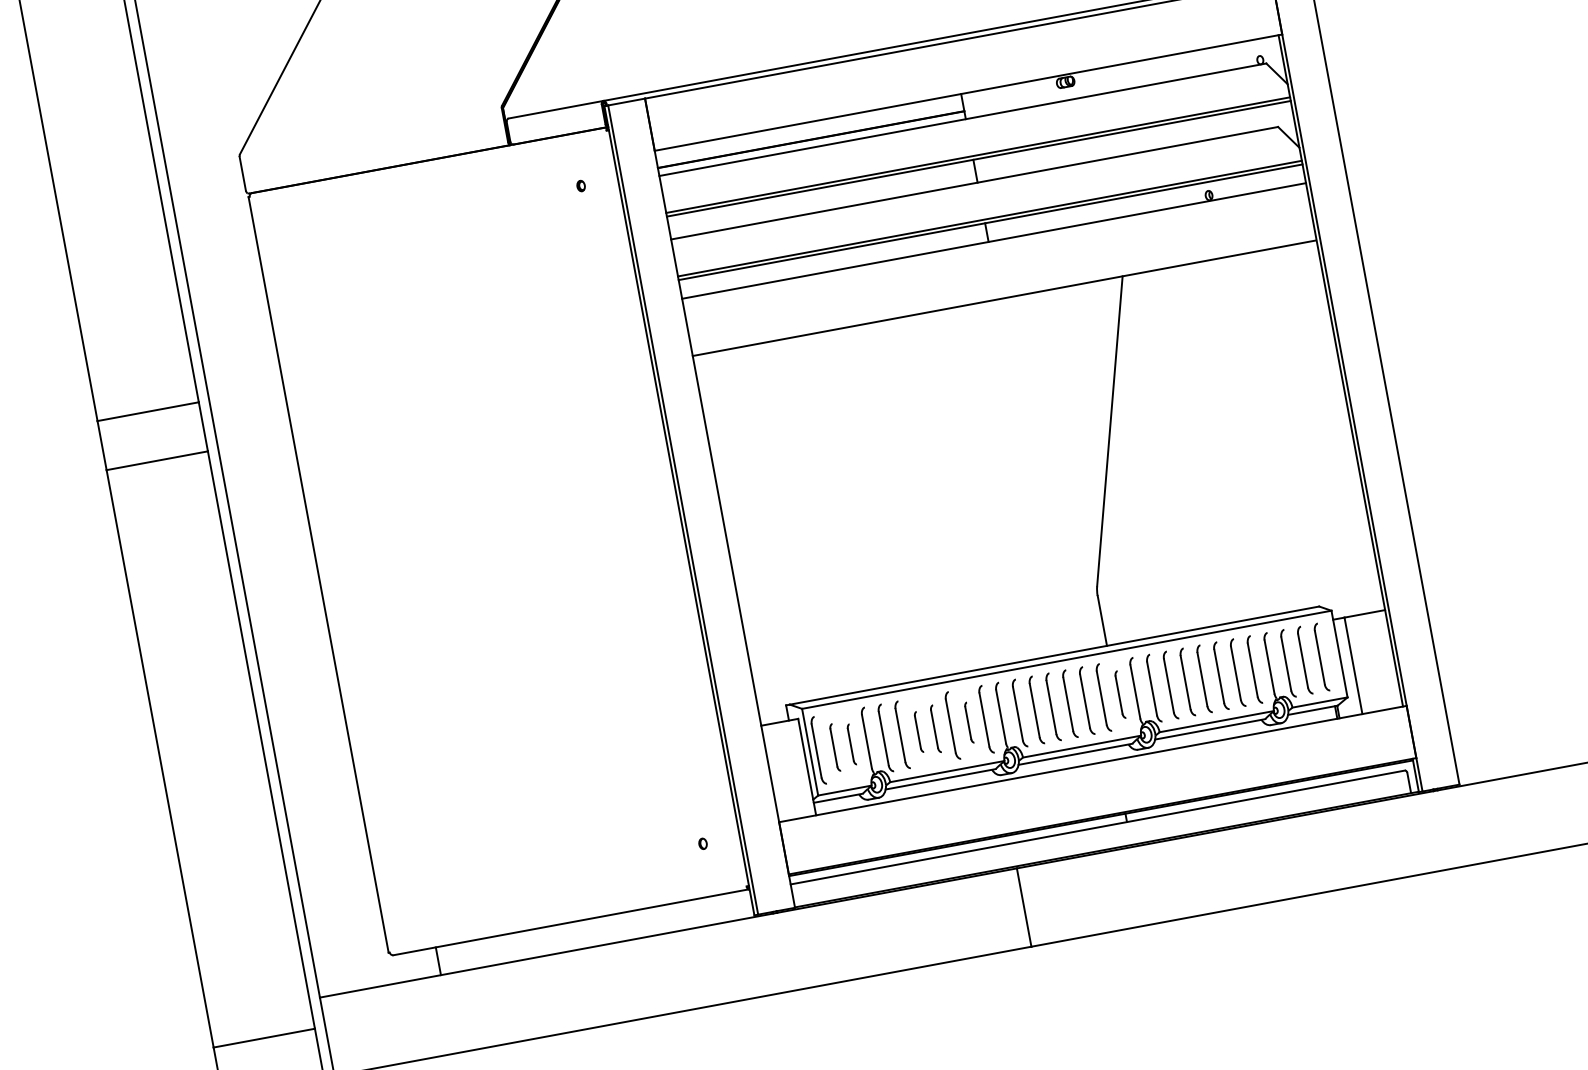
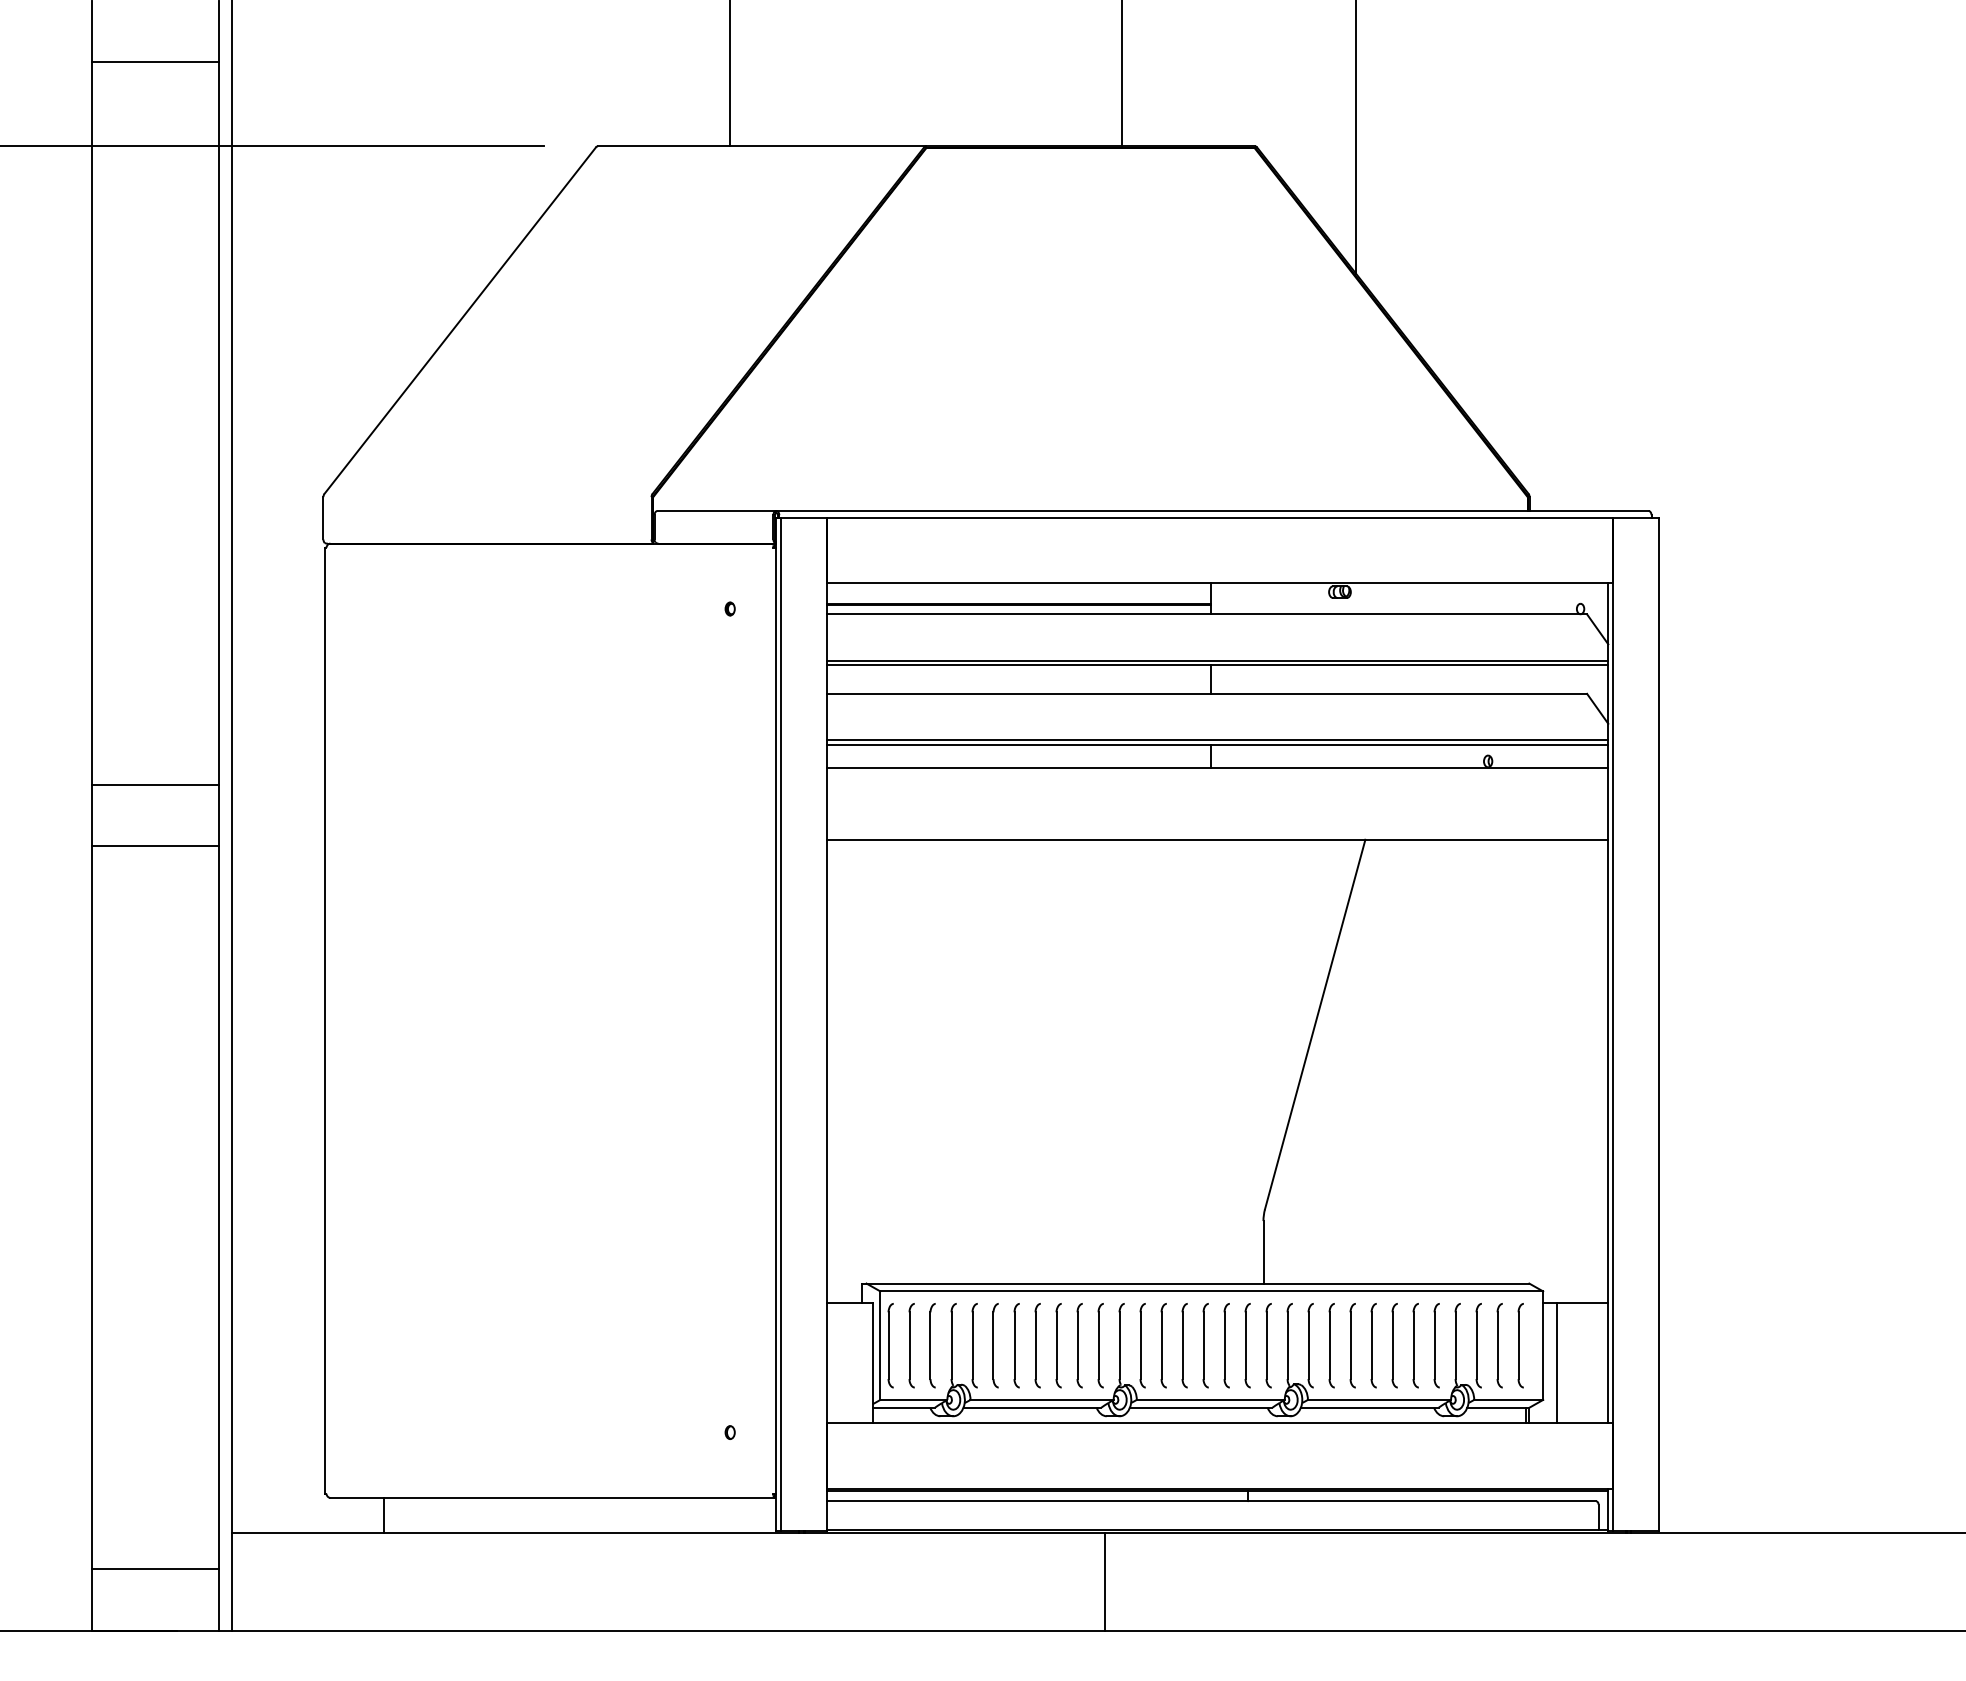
part: (1120, 694) -> (1268, 1345), size x1.43
part: (969, 722) -> (1079, 1345), size x1.67
part: (935, 728) -> (1037, 1345), size x1.43
part: (918, 731) -> (1016, 1345), size x1.67
part: (851, 744) -> (932, 1345), size x1.67
part: (834, 747) -> (911, 1345), size x1.43

